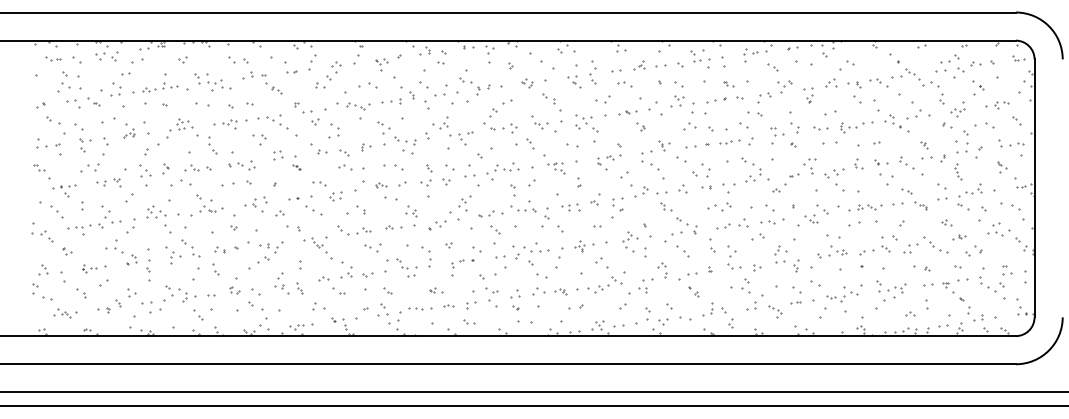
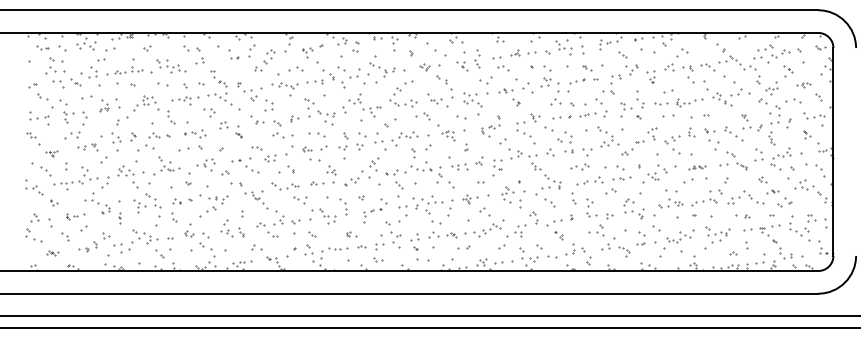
part: (271, 84) -> (218, 78), moved
part: (997, 105) -> (803, 85), size x0.7
part: (64, 190) -> (51, 153), size x0.6
part: (865, 207) -> (697, 167), size x0.6
part: (148, 270) -> (119, 218), size x0.6
part: (65, 313) -> (52, 252), size x0.6

